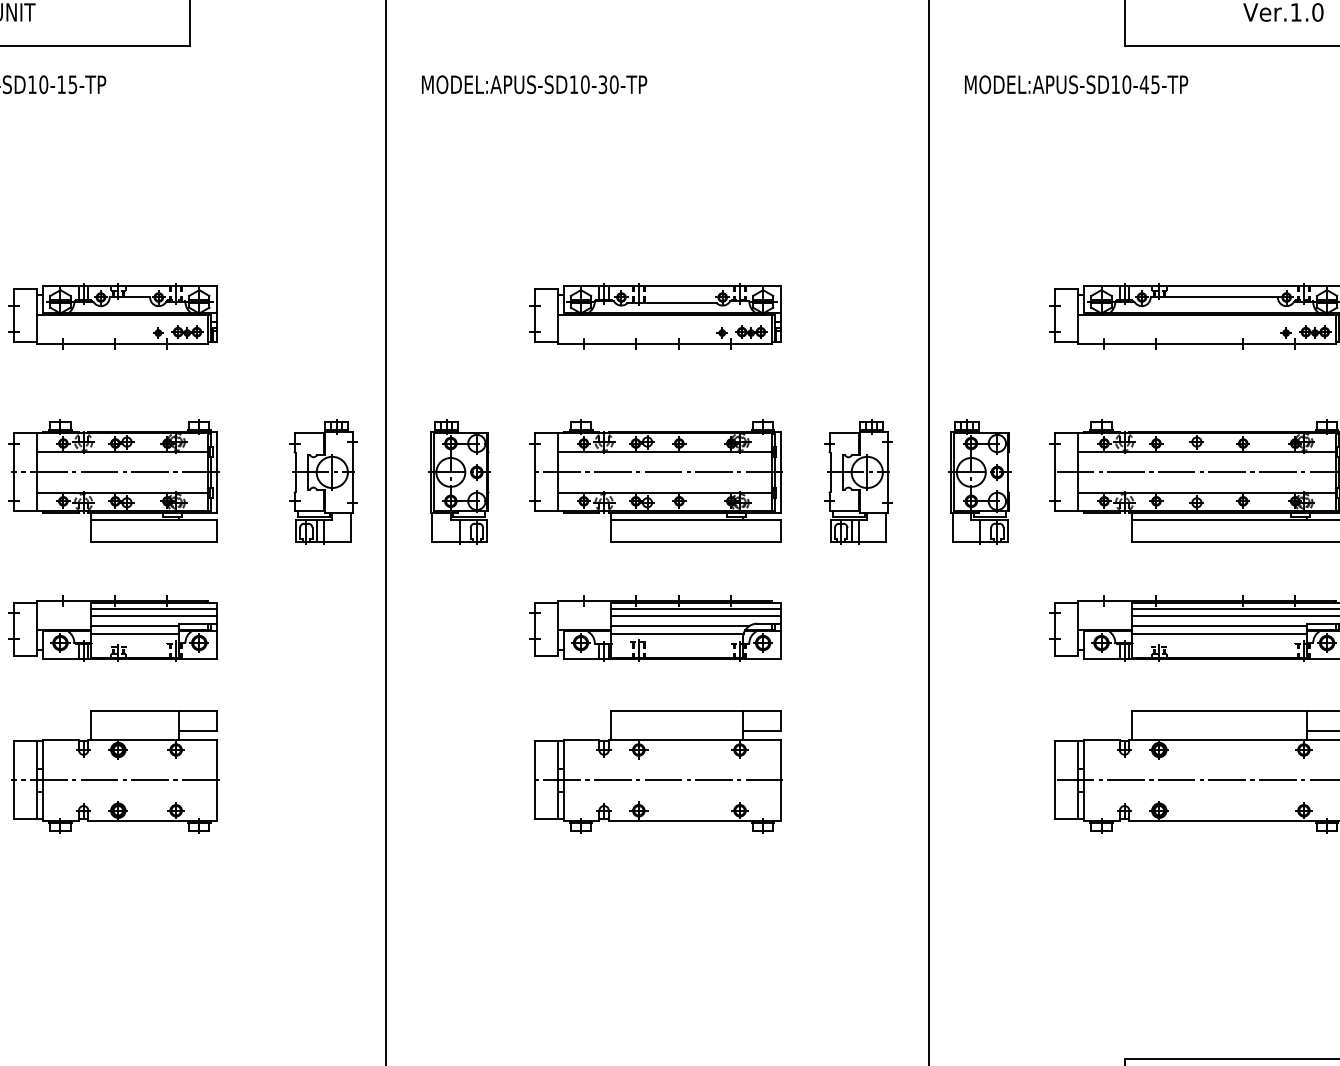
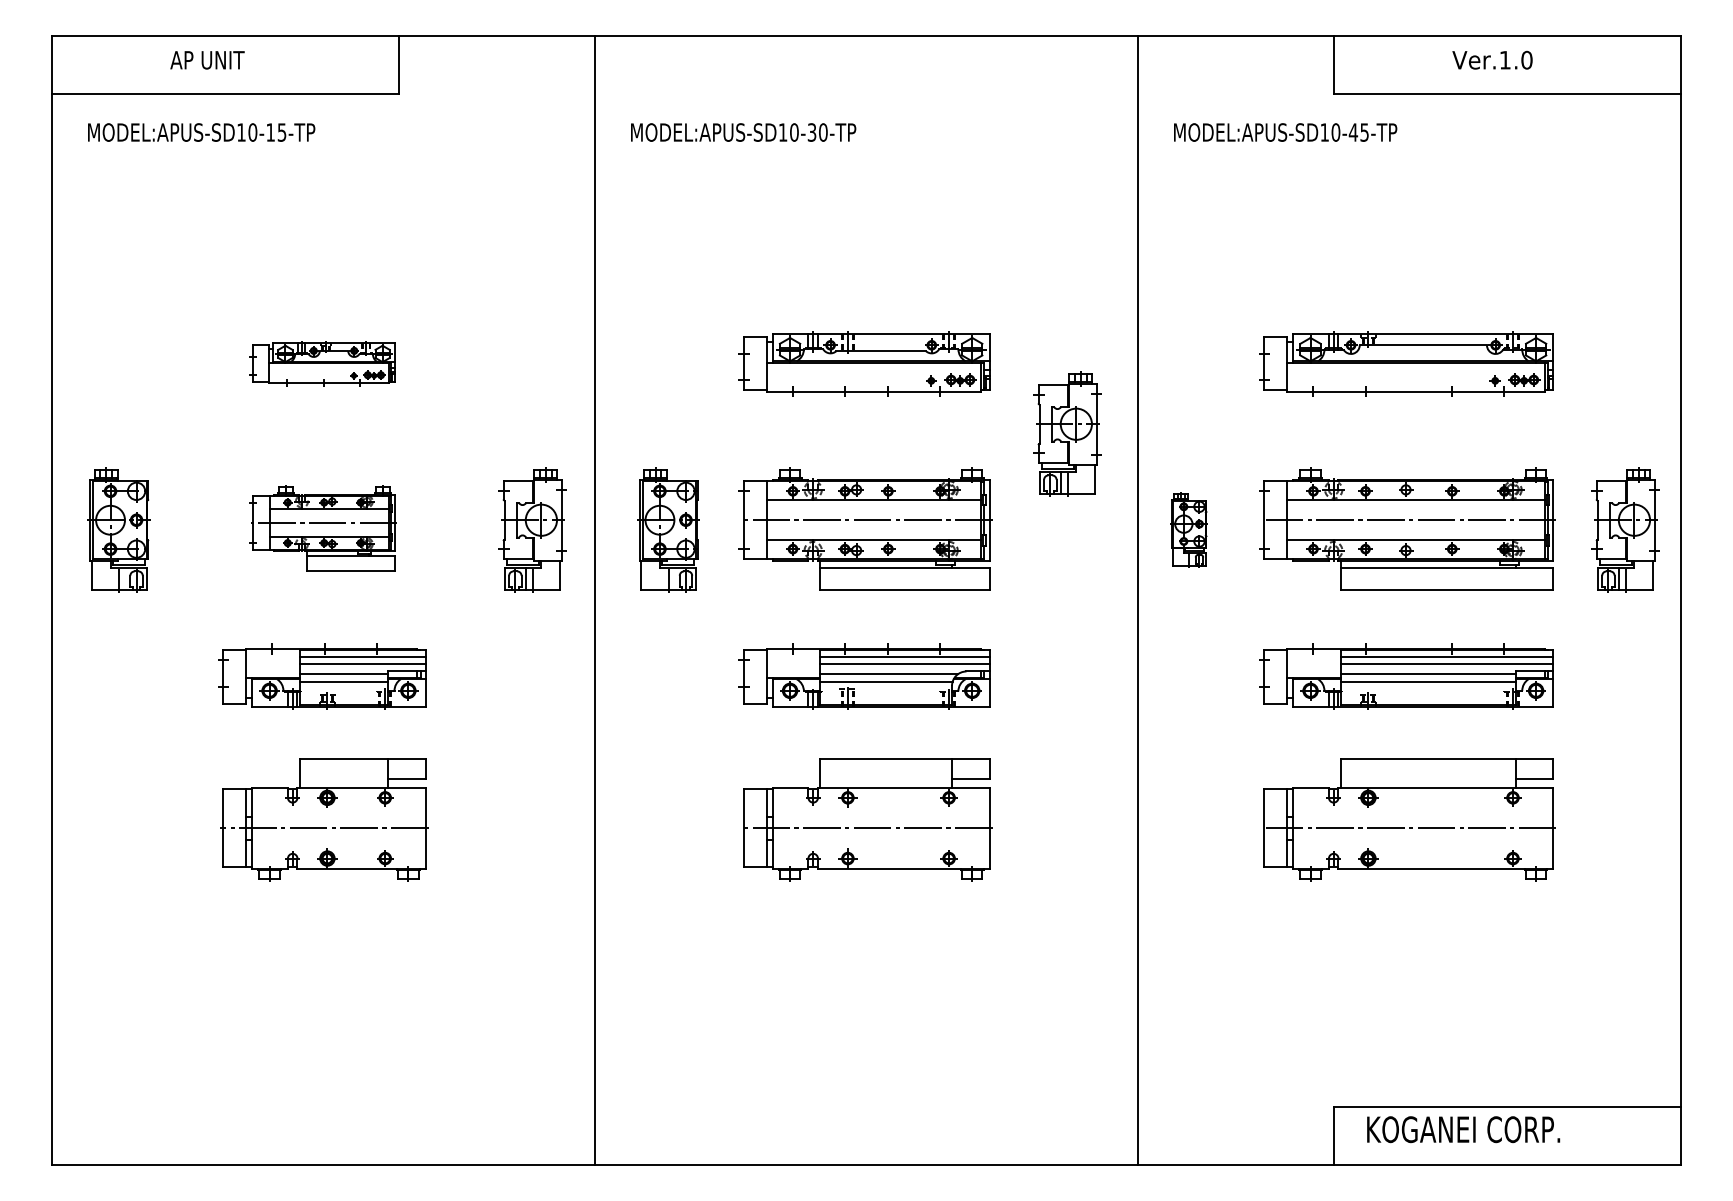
part: (113, 315) -> (322, 363), size x0.7
part: (114, 480) -> (323, 528), size x0.7
part: (858, 481) -> (1067, 433), moved
part: (979, 481) -> (1188, 529), size x0.6

